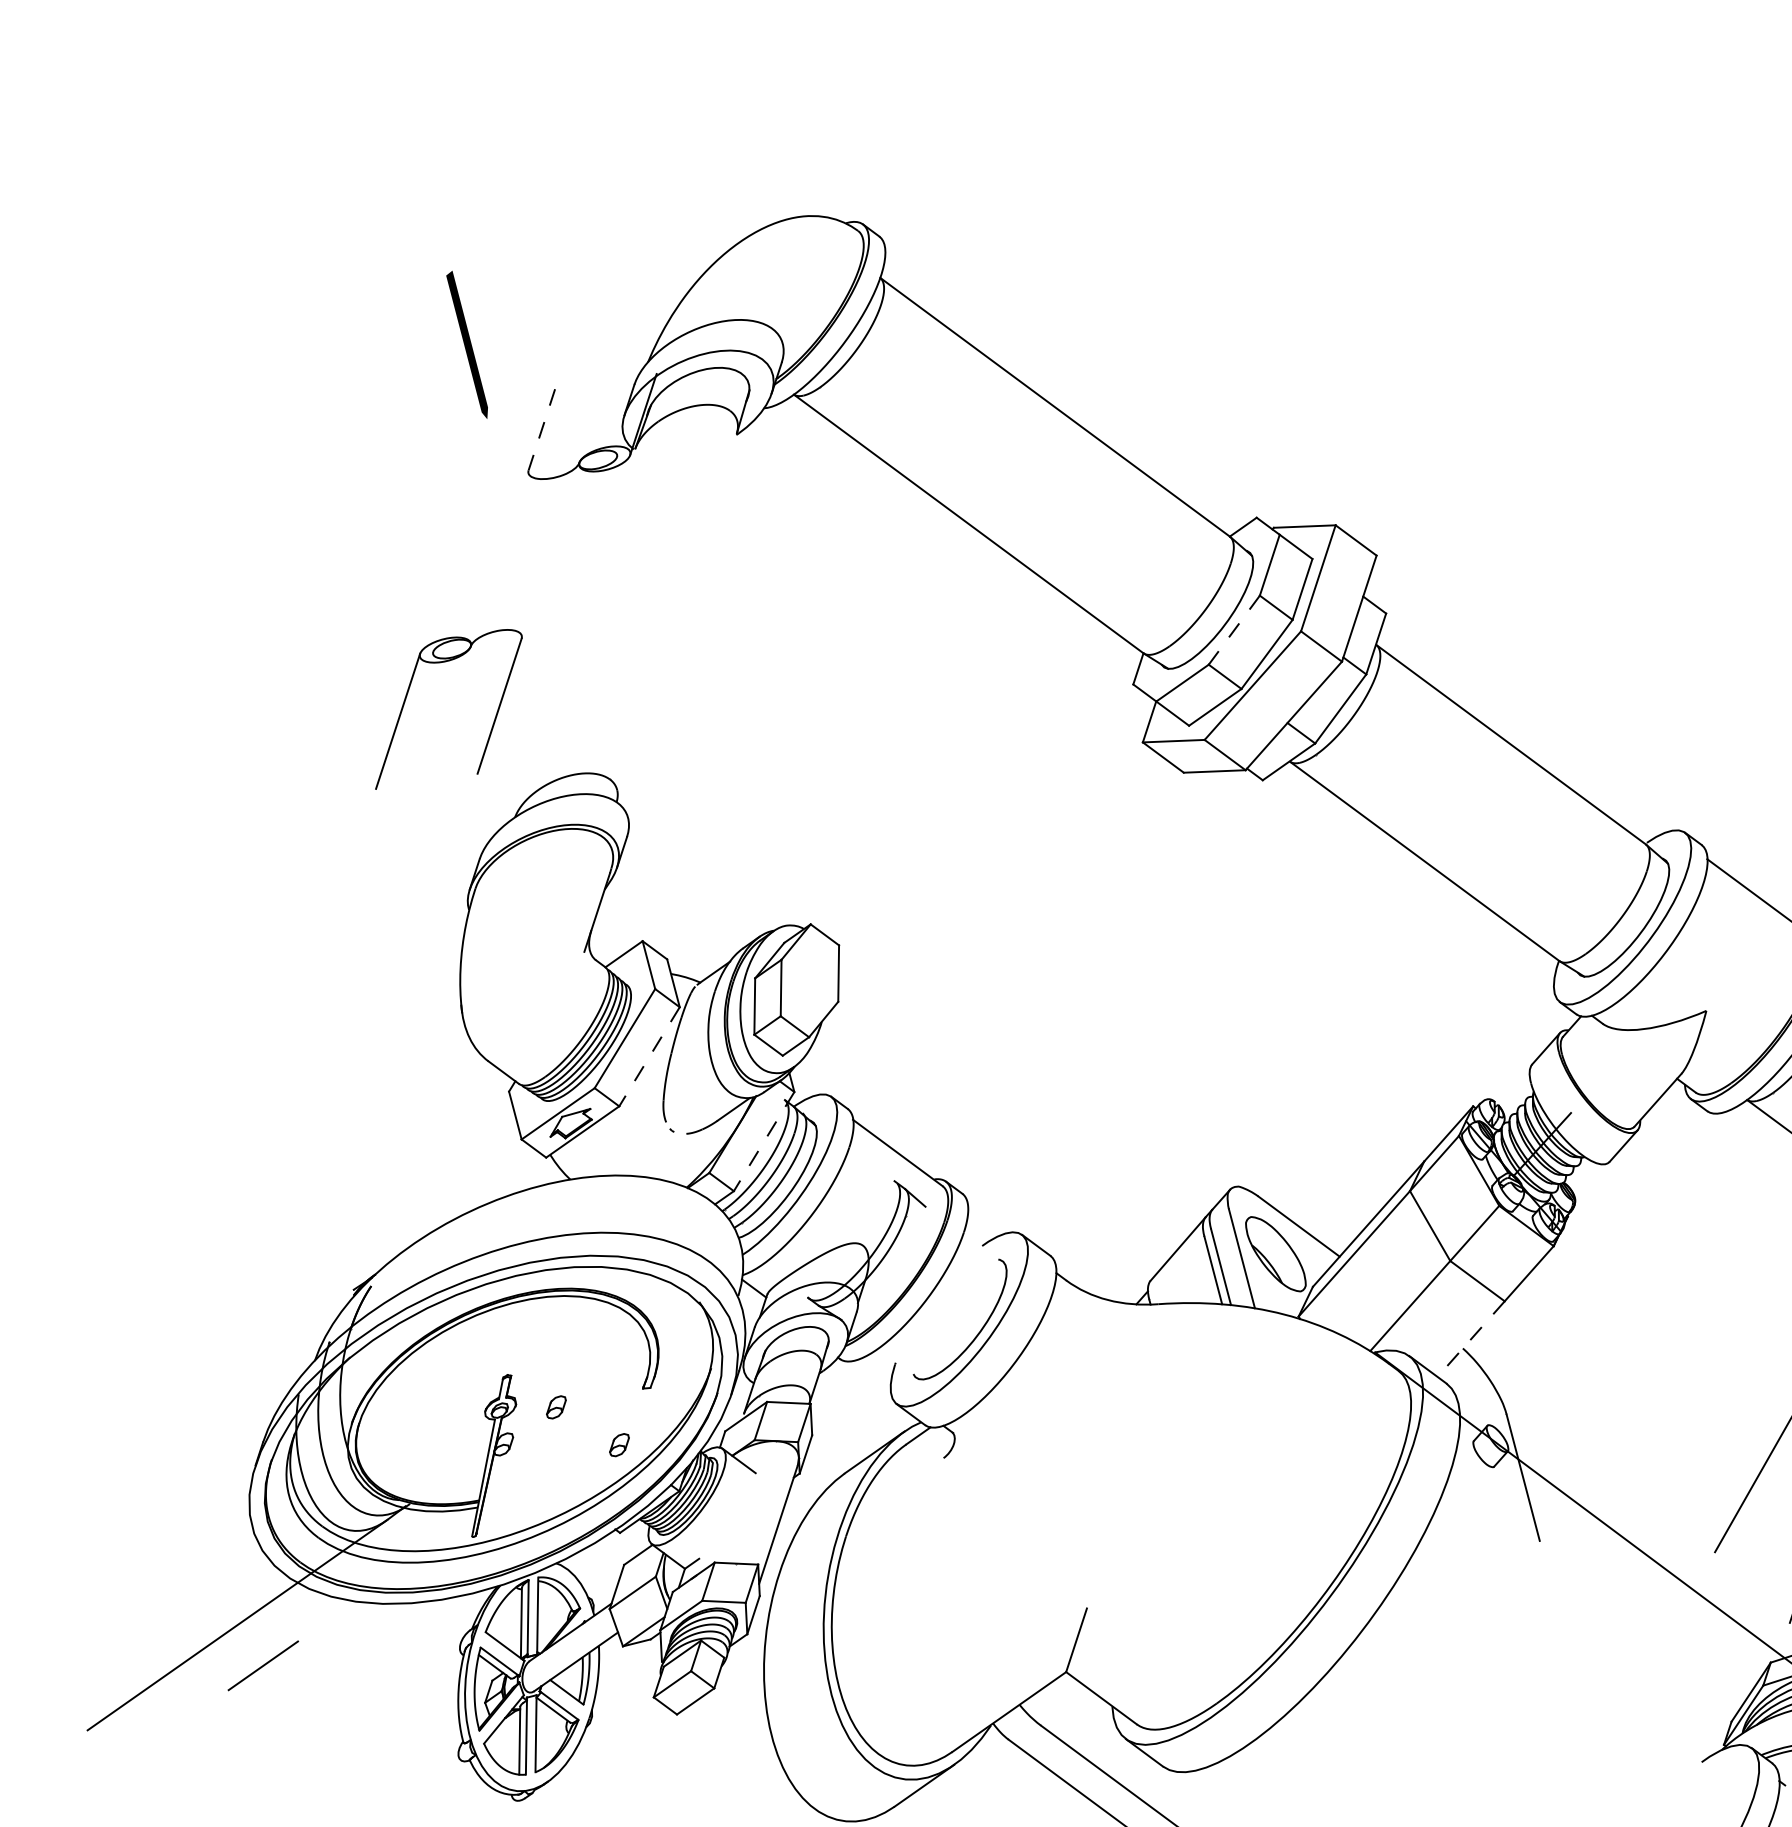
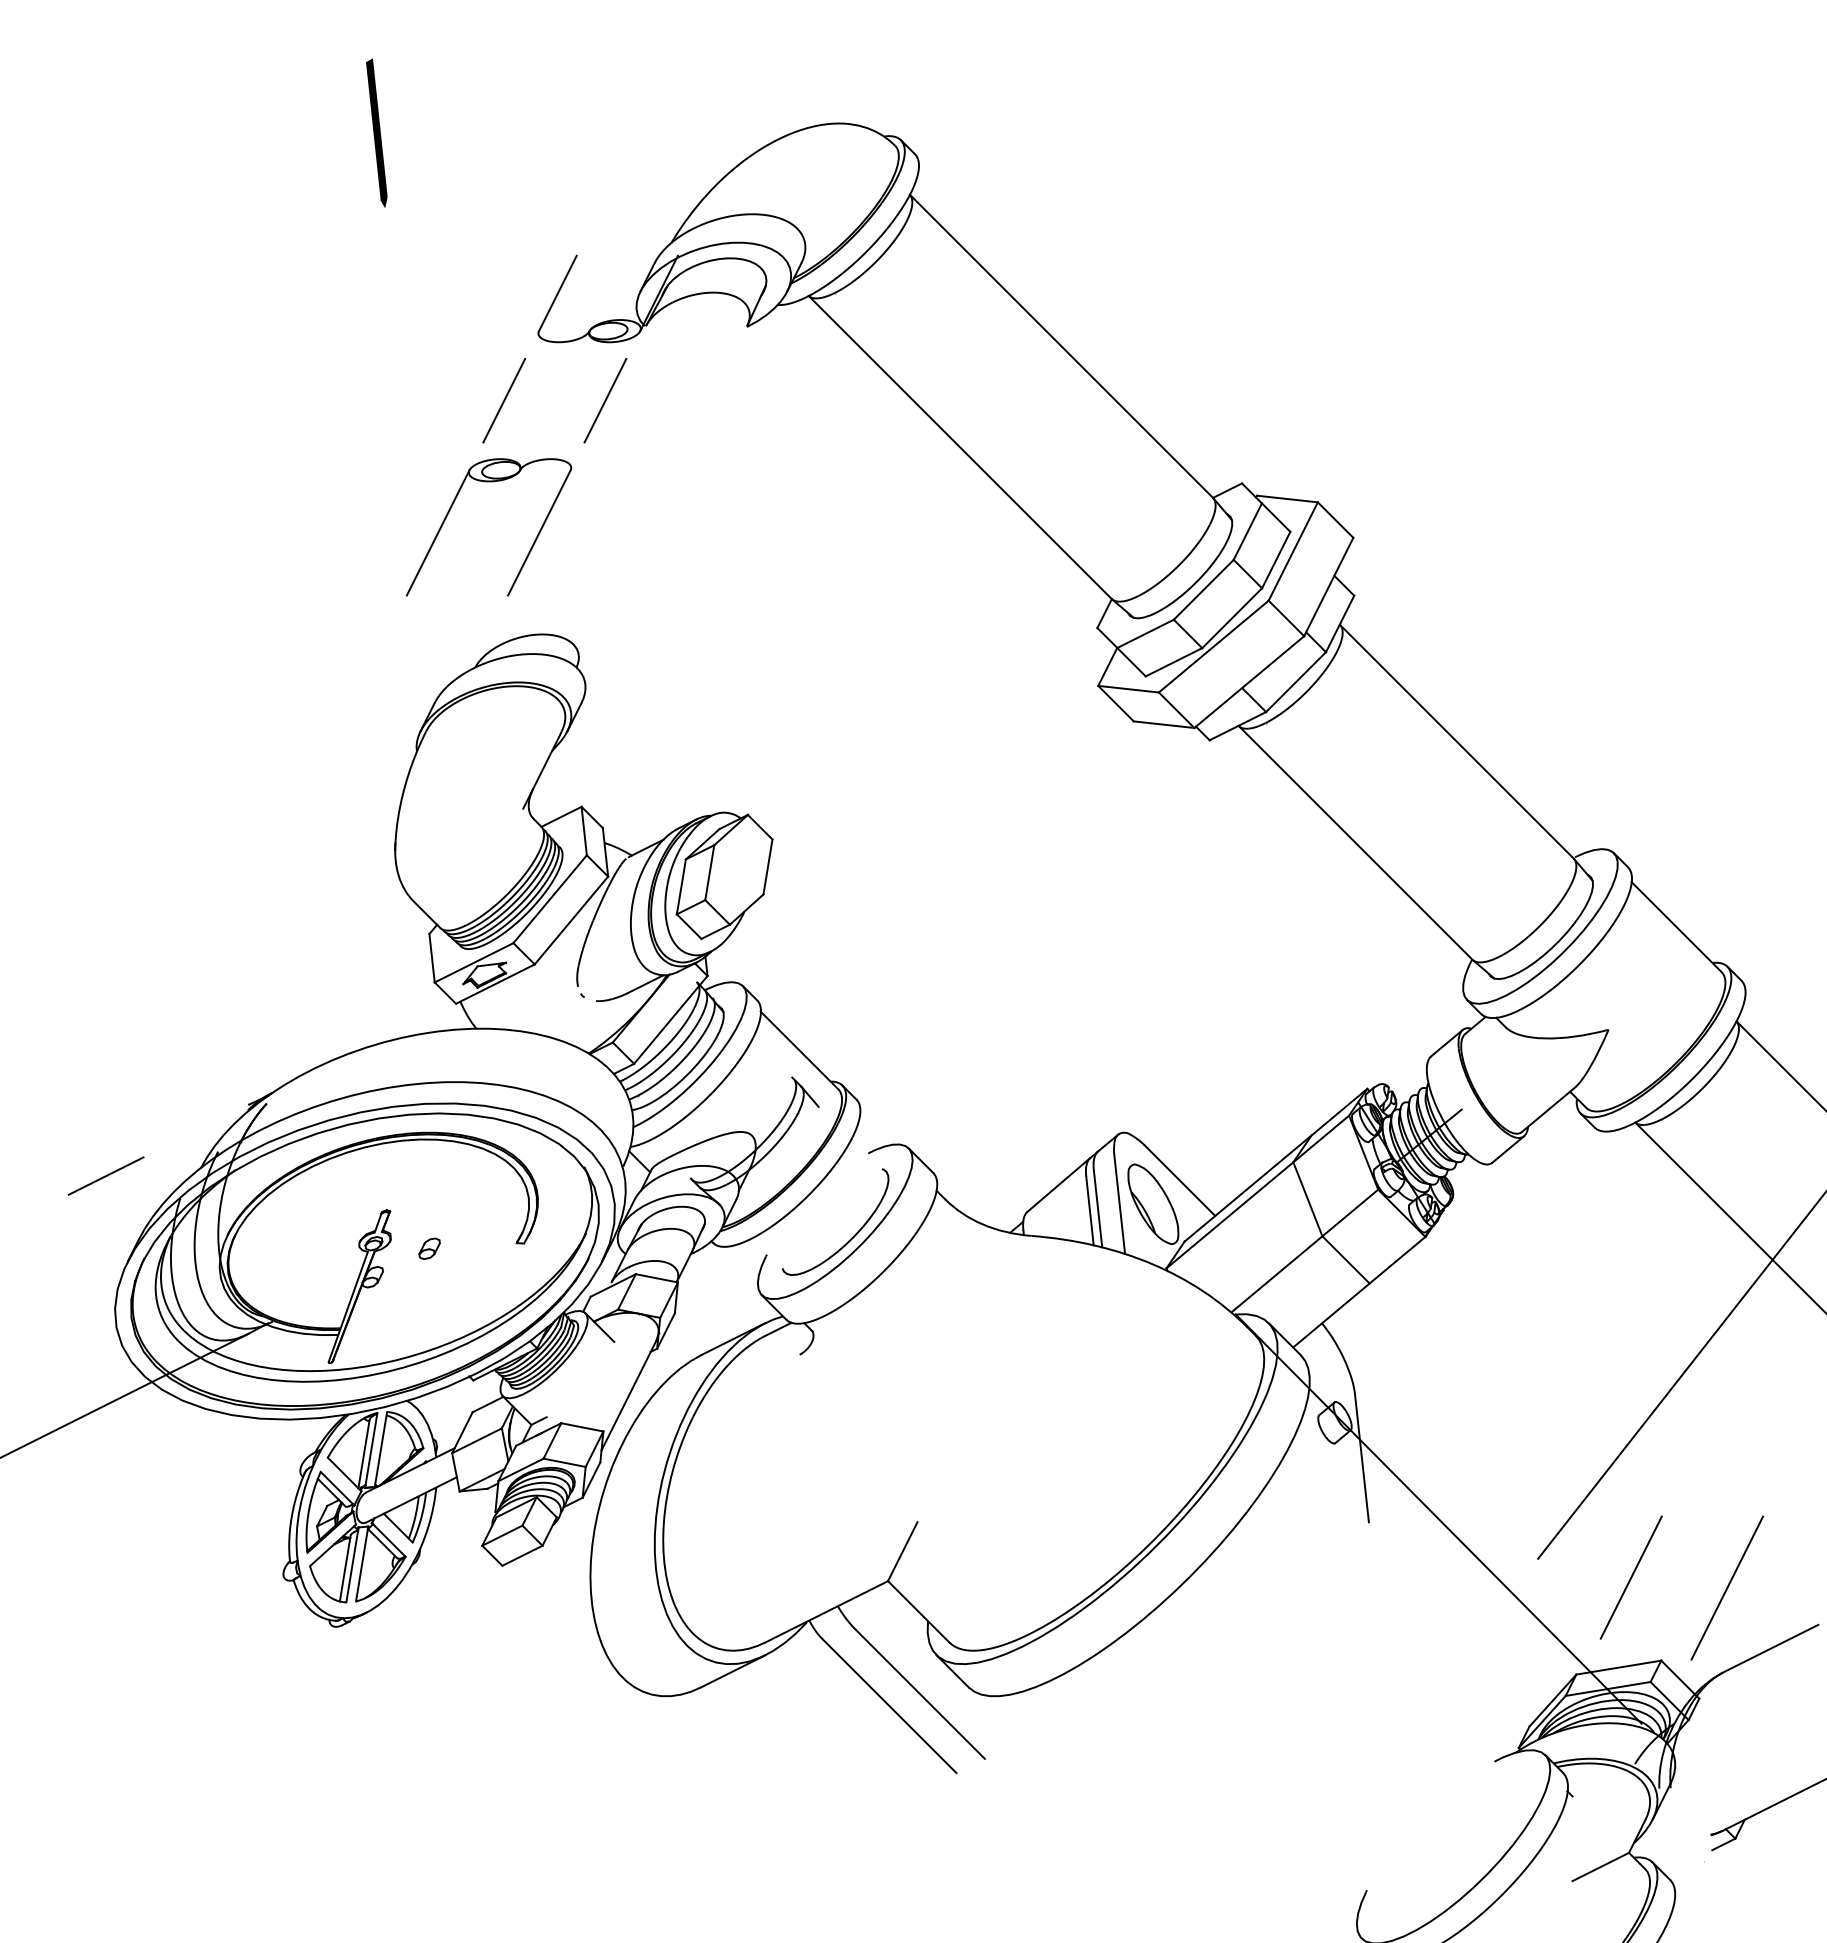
line: (467, 344) -> (376, 132), moved
line: (541, 429) -> (557, 293), dashed -> solid
line: (605, 529) -> (605, 400), added
line: (504, 545) -> (504, 400), added
line: (1234, 630) -> (1203, 590), dashed -> solid
part: (407, 694) -> (451, 508), moved
line: (649, 1056) -> (571, 920), dashed -> solid
line: (763, 1142) -> (670, 1020), dashed -> solid
line: (1471, 1339) -> (1331, 1315), dashed -> solid
part: (619, 1444) -> (485, 1294), removed
line: (262, 1665) -> (105, 1175), moved

